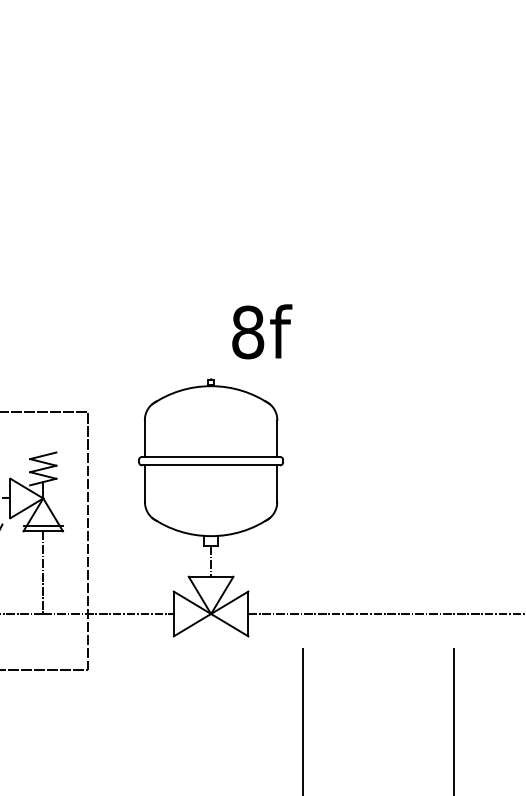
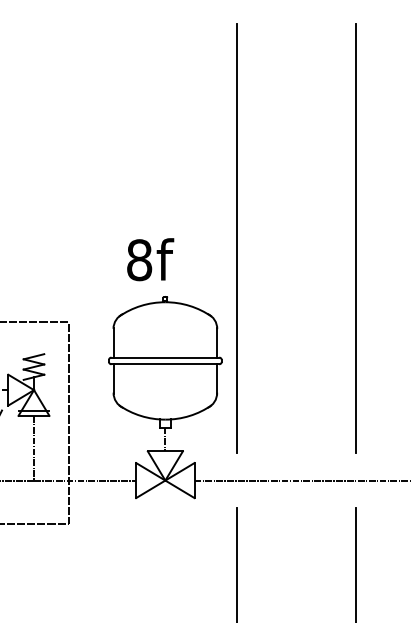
line: (303, 305) -> (237, 239), added
line: (454, 305) -> (355, 239), added
text: (262, 331) -> (150, 259), moved

